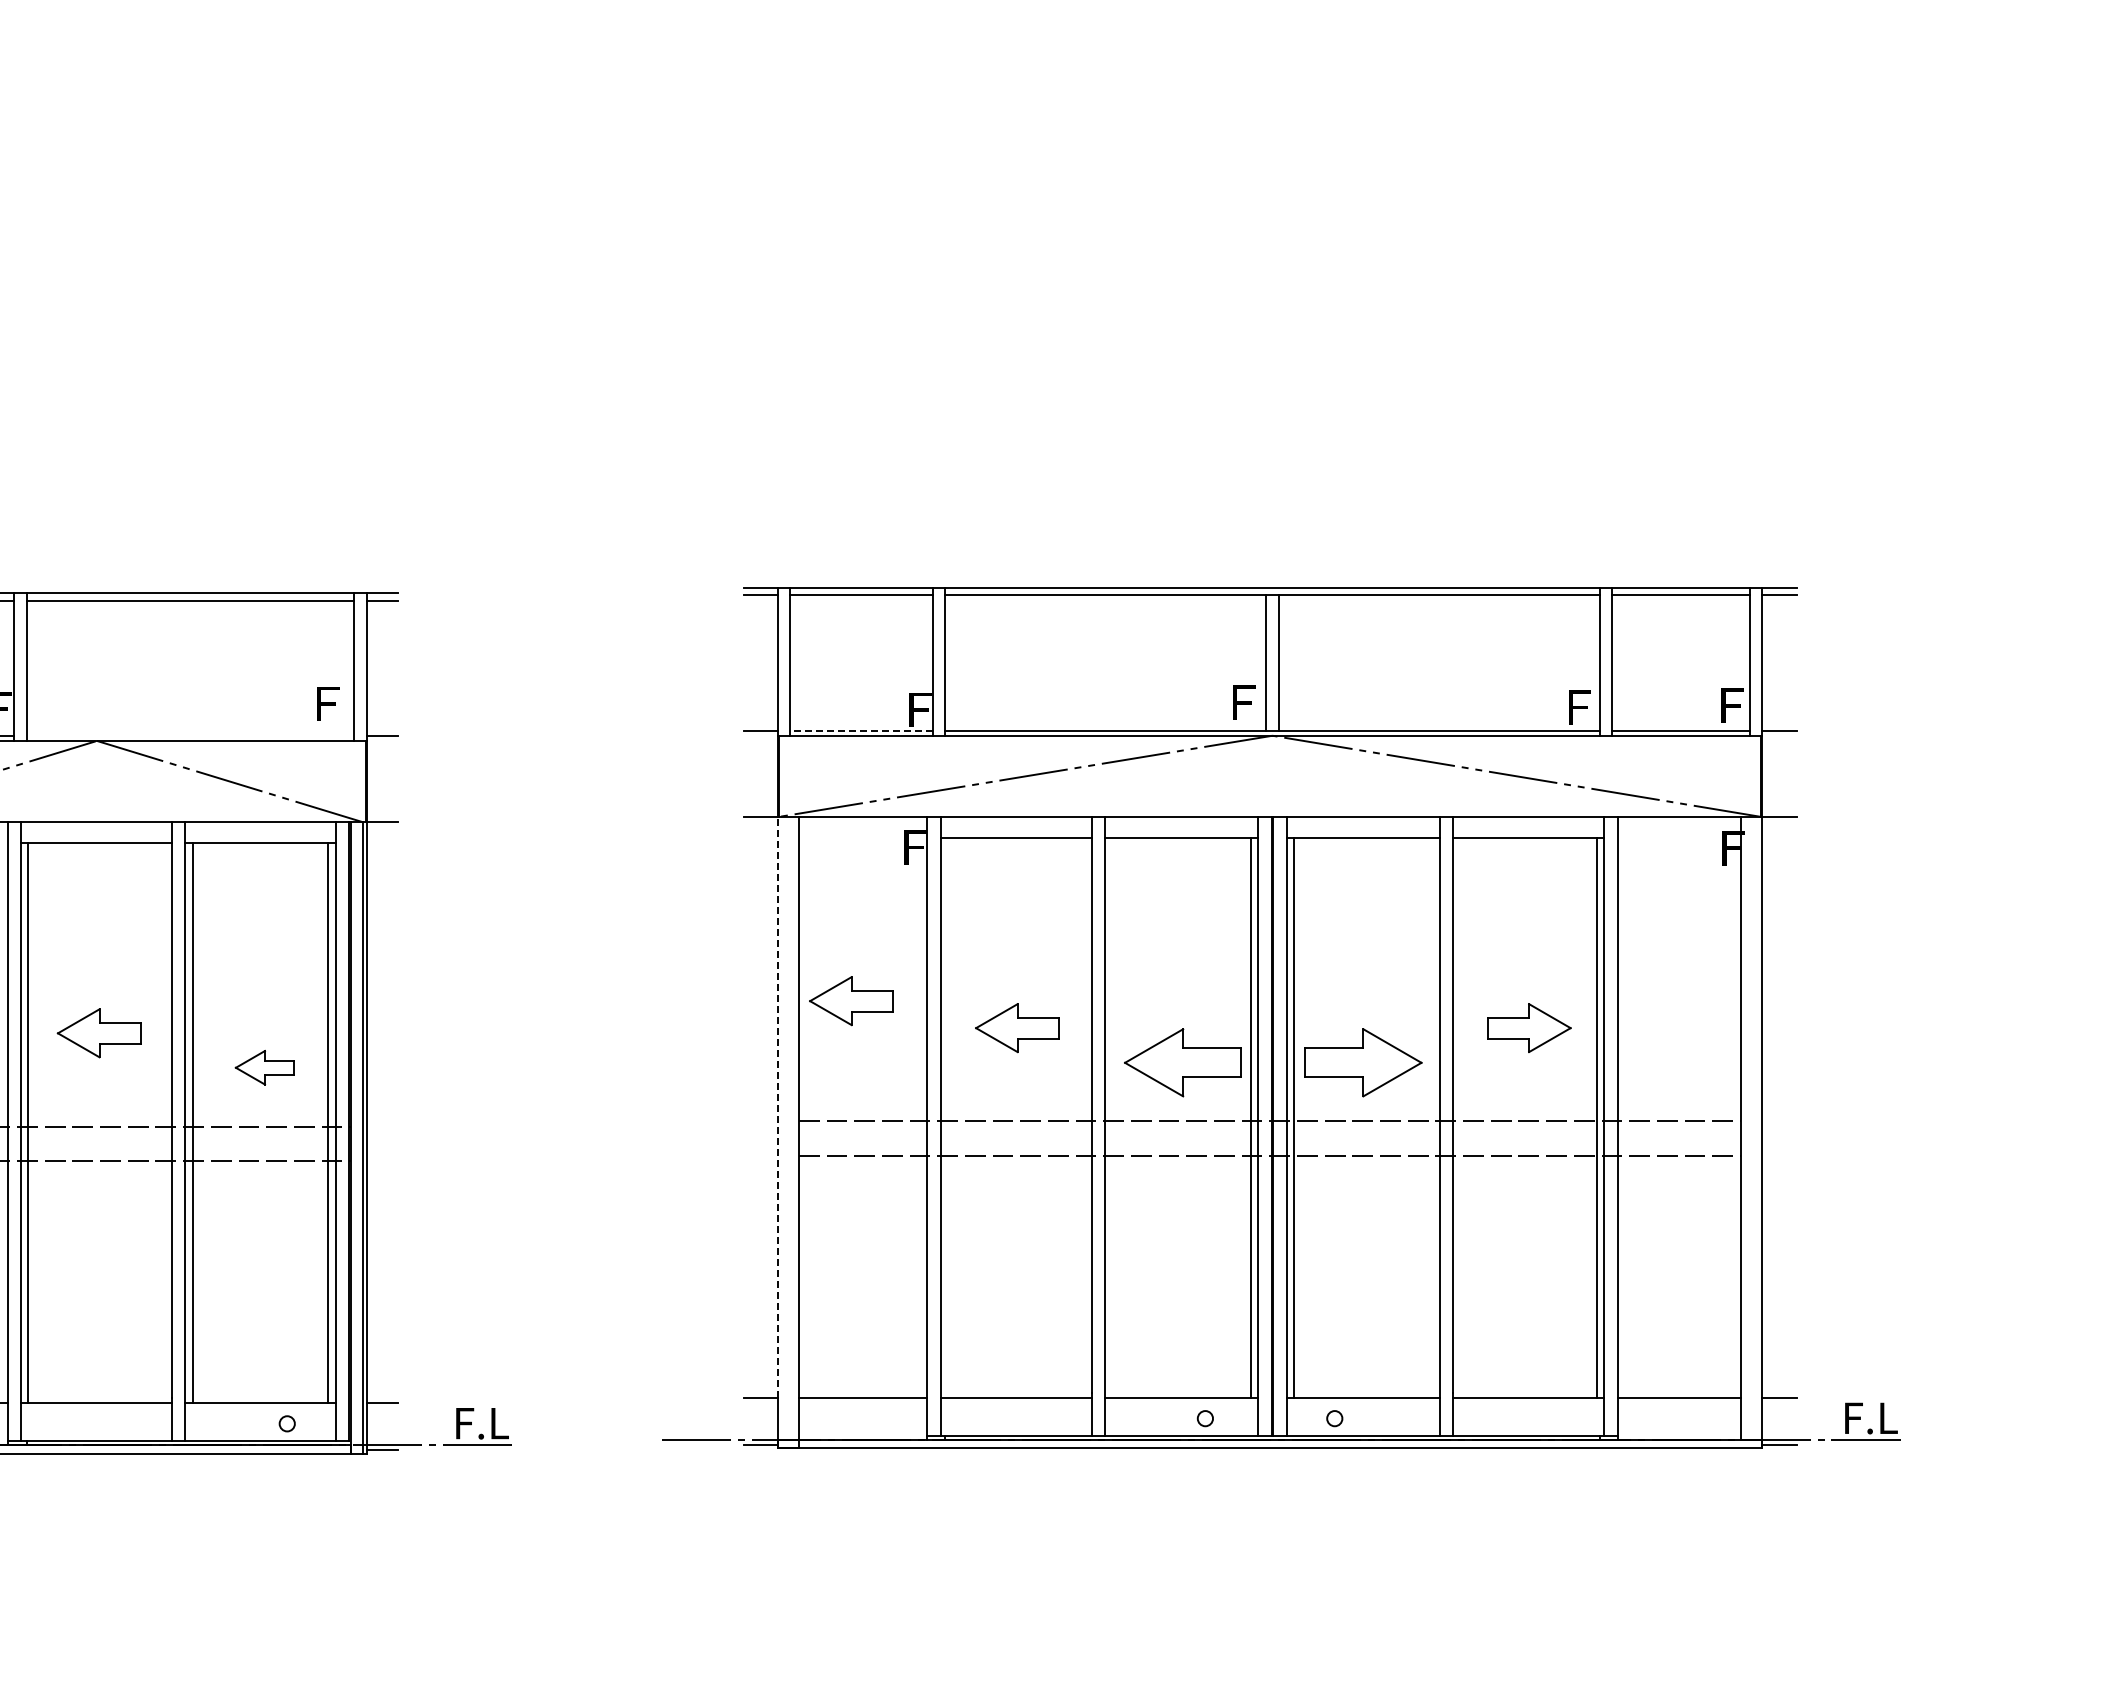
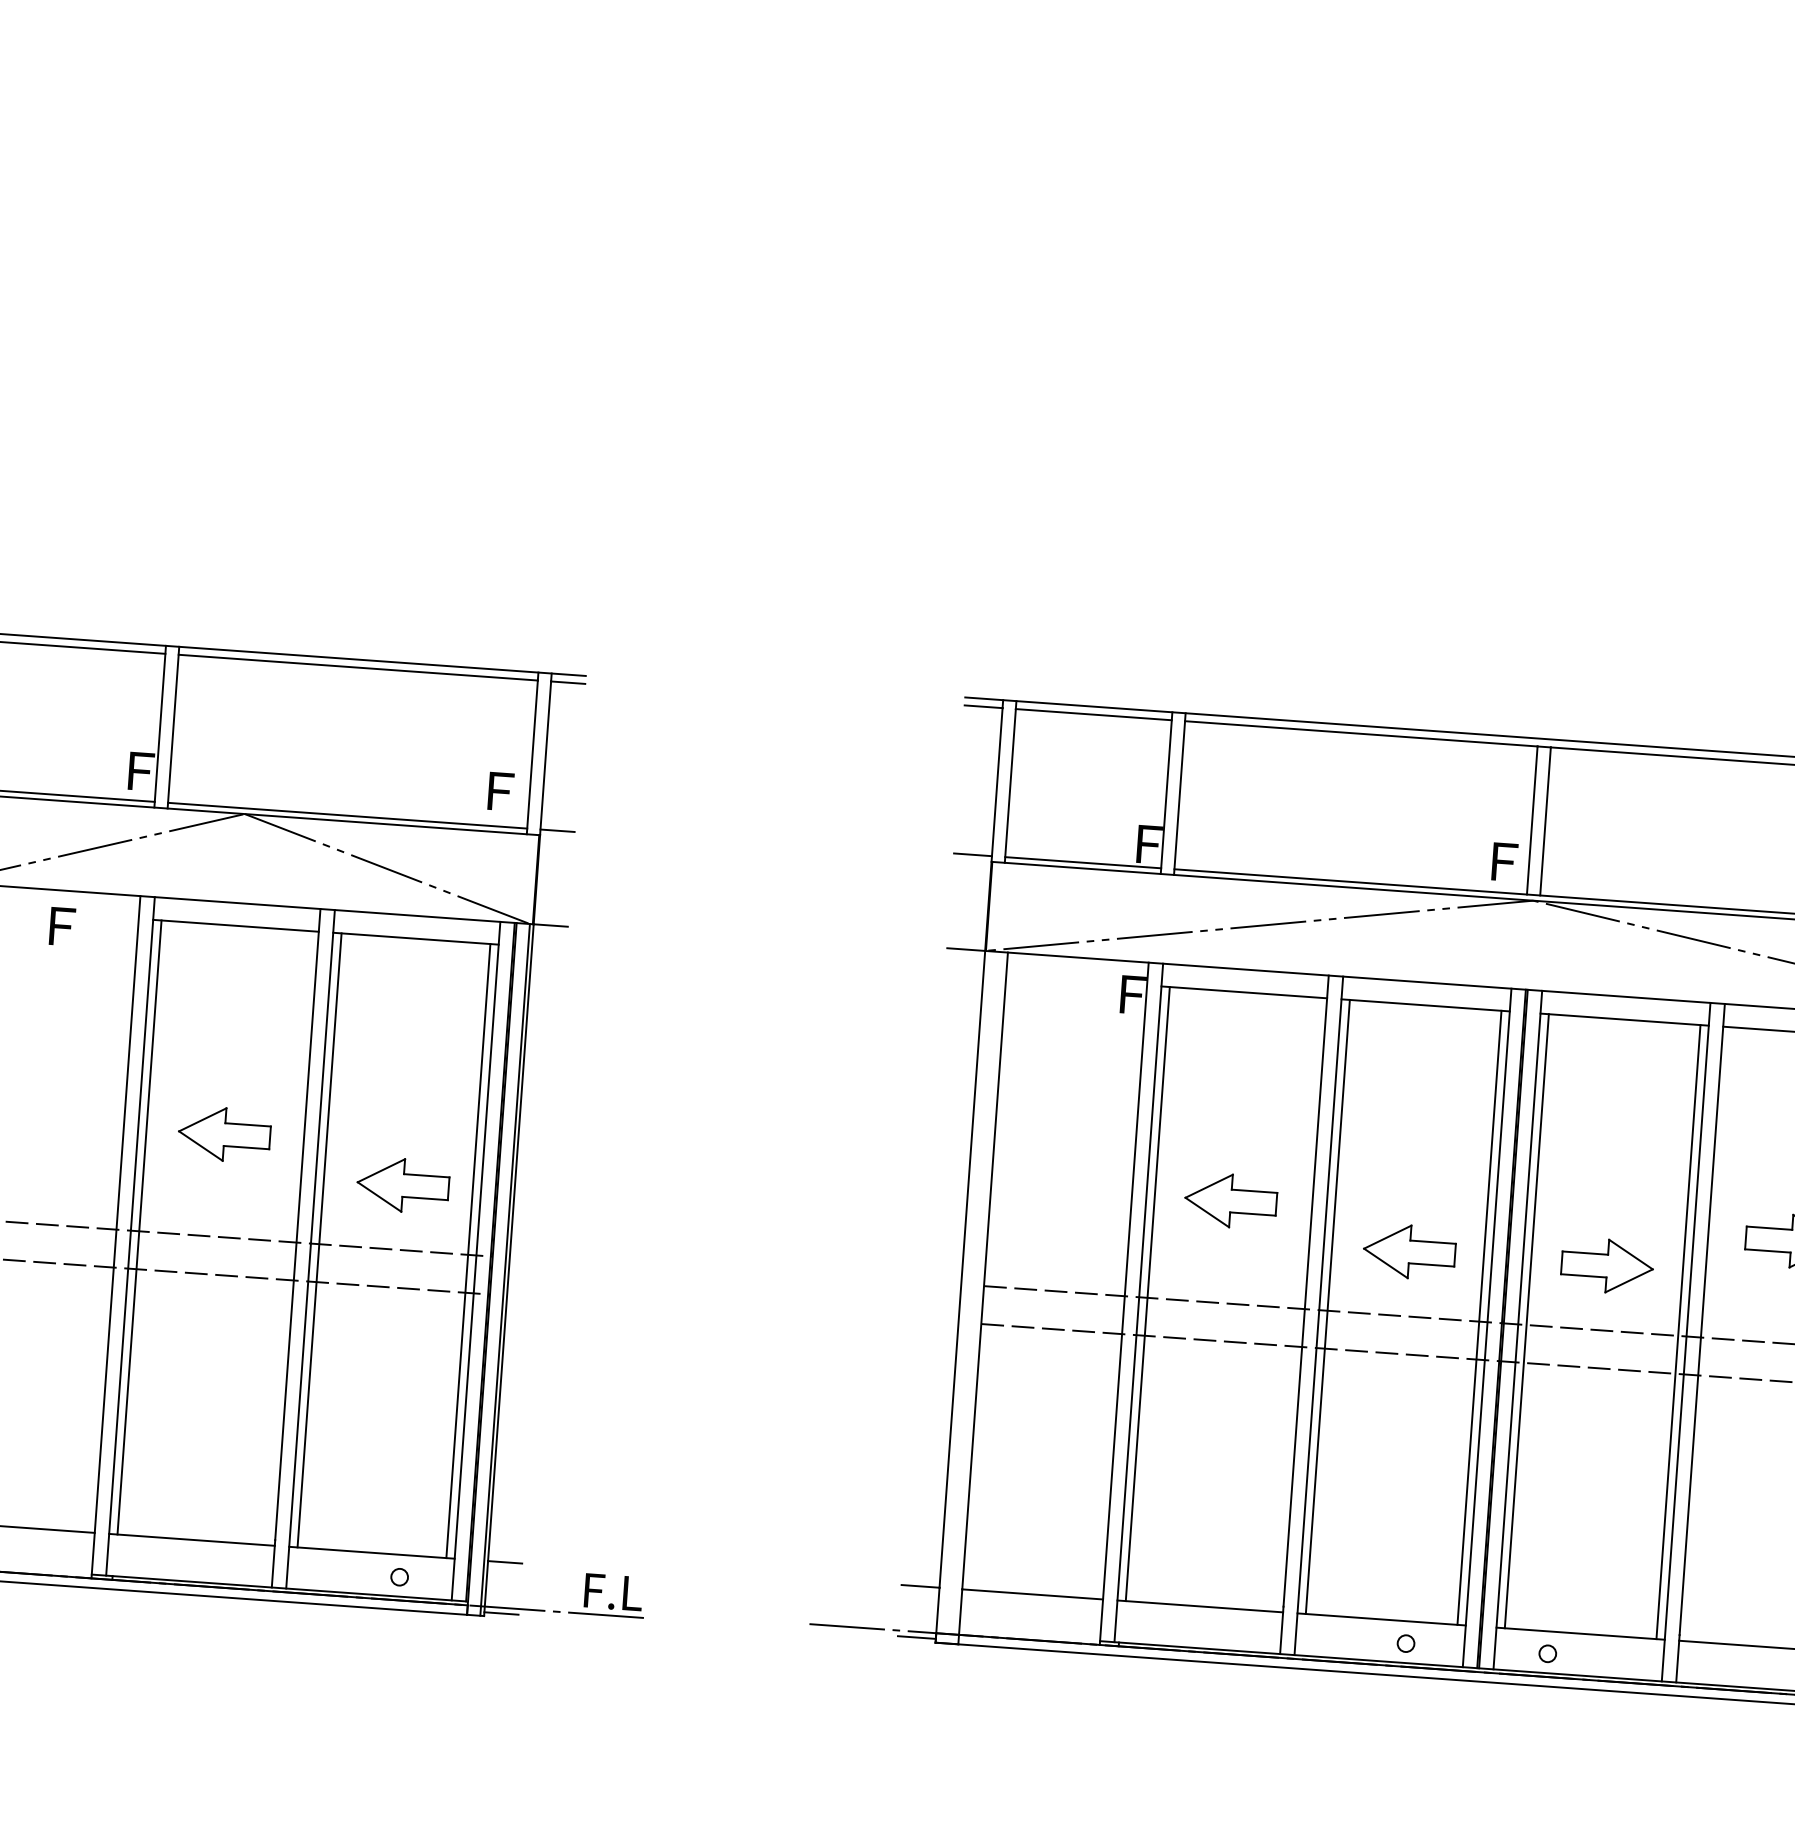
line: (860, 730) -> (1082, 862), dashed -> solid
line: (190, 735) -> (347, 815), added
part: (851, 1001) -> (1051, 1158), removed
part: (1182, 1062) -> (1408, 1251), size x0.71
part: (1363, 1062) -> (1607, 1265), size x0.71
part: (264, 1067) -> (402, 1185), size x1.43
line: (778, 1107) -> (962, 1269), dashed -> solid
line: (948, 1117) -> (1148, 1293), added
line: (1112, 1117) -> (1327, 1306), added
line: (1432, 1117) -> (1678, 1331), added

